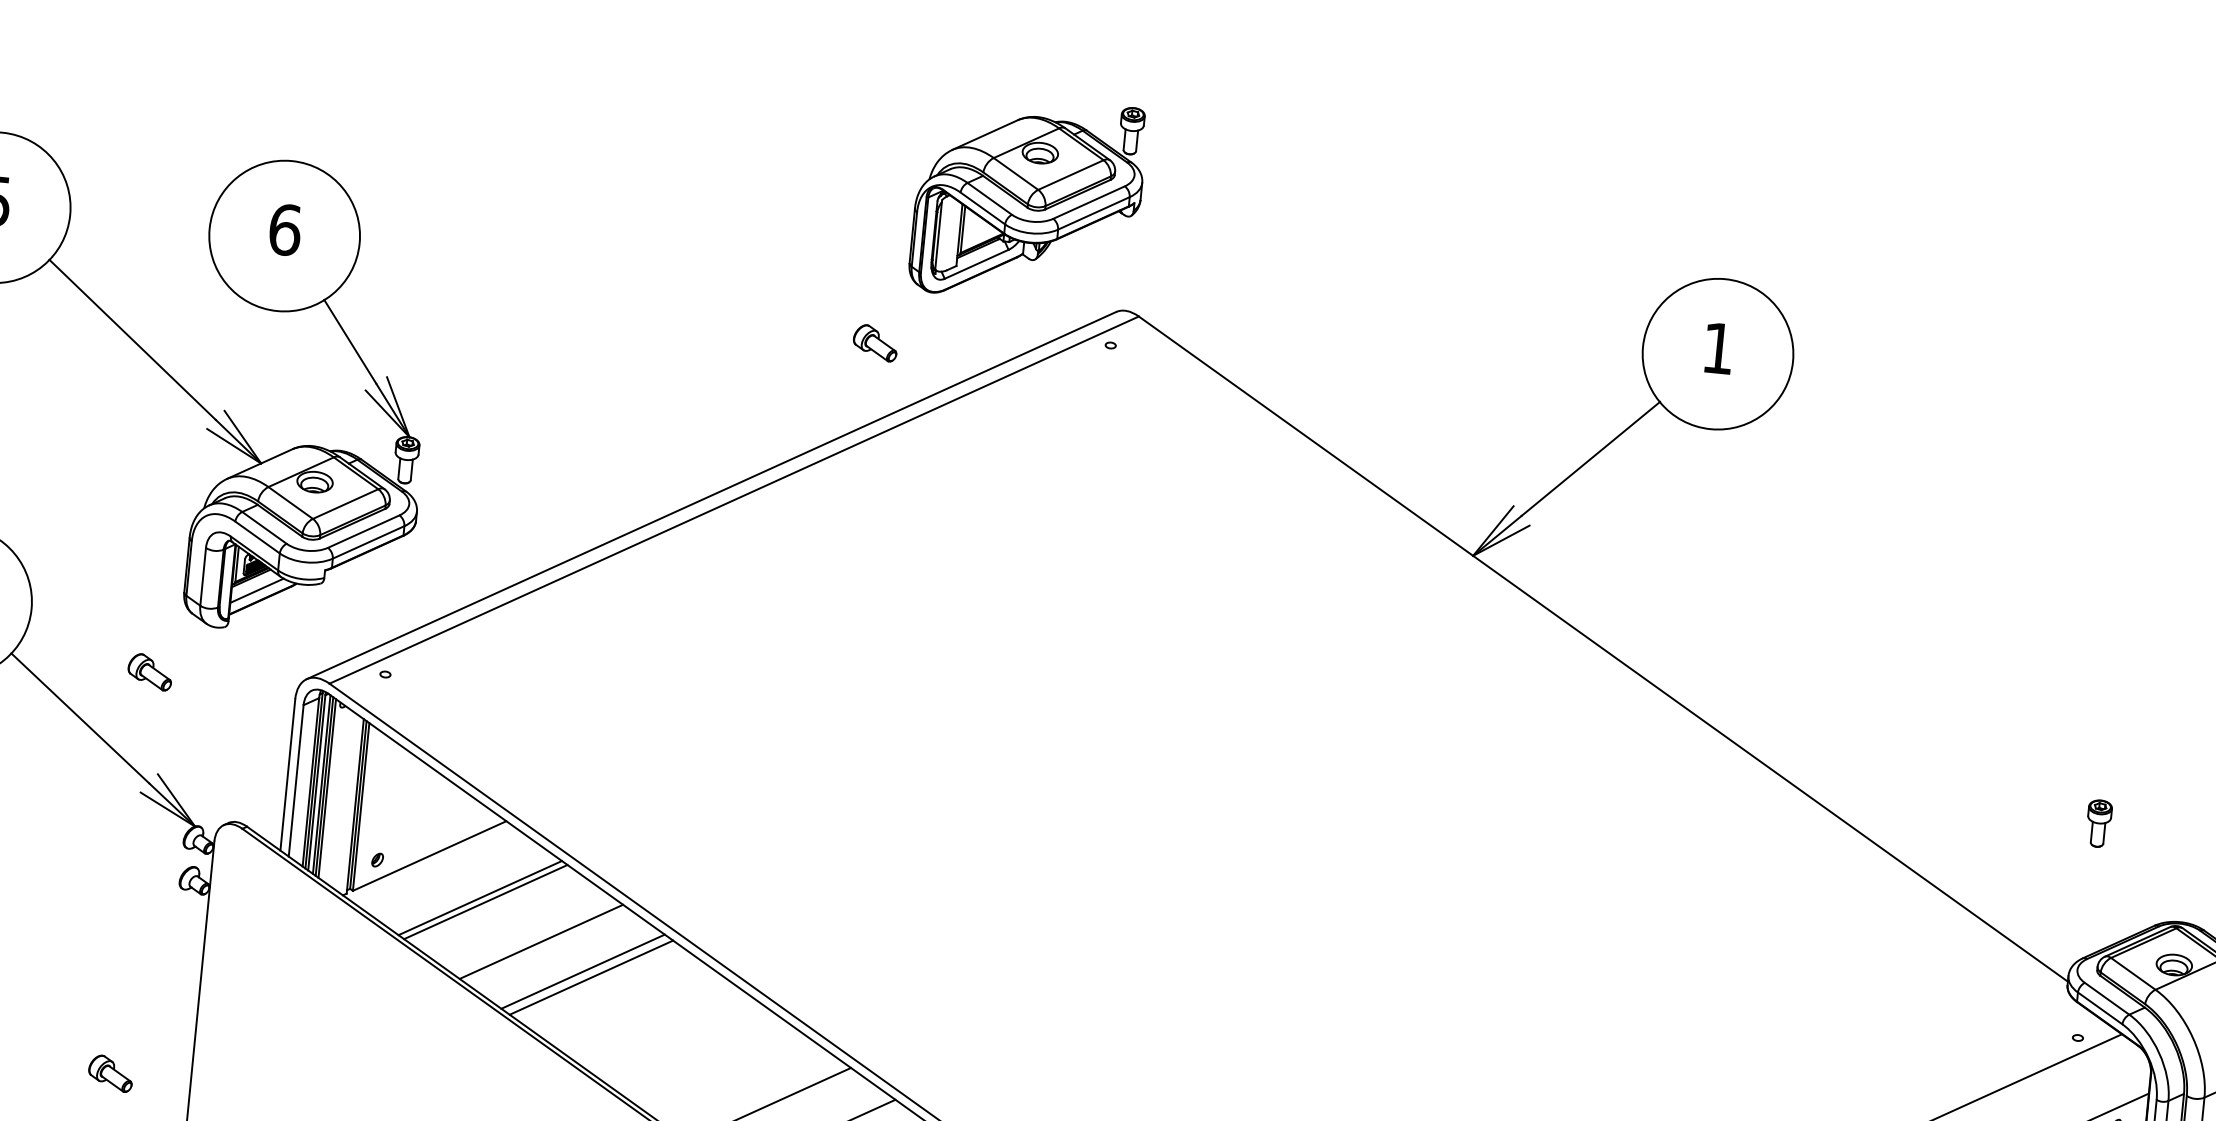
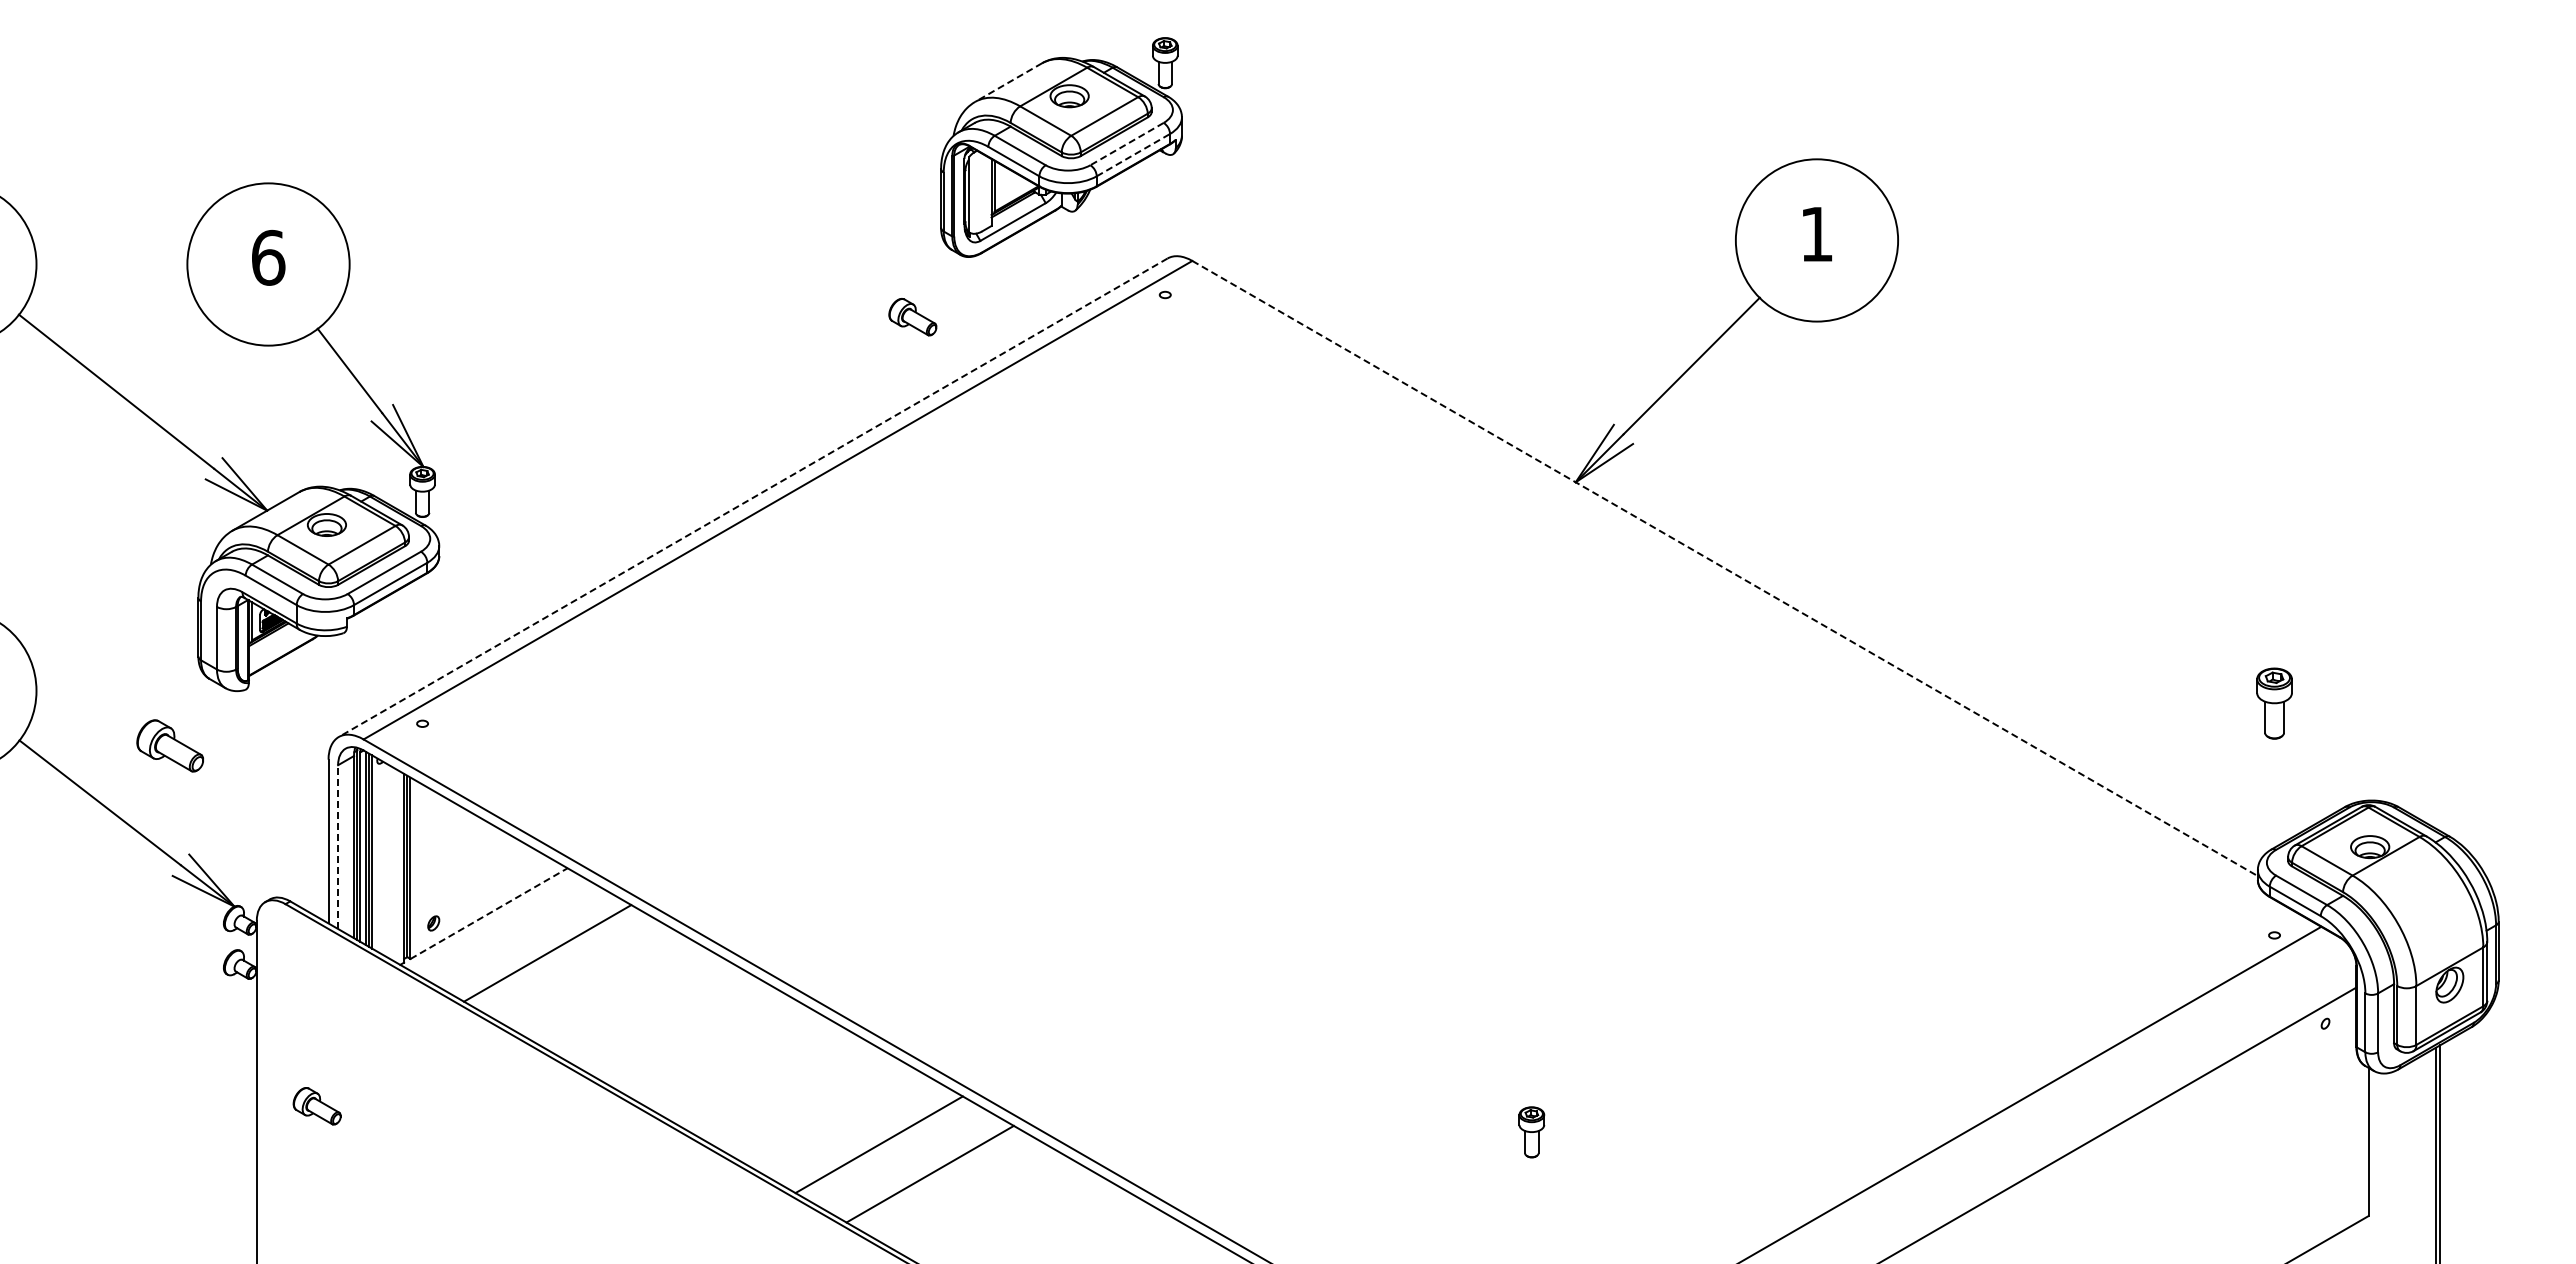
line: (985, 134) -> (1008, 82), solid -> dashed
line: (1088, 202) -> (1126, 144), solid -> dashed
line: (1094, 212) -> (1133, 154), solid -> dashed
line: (710, 496) -> (752, 498), solid -> dashed
line: (256, 590) -> (275, 647), removed
line: (1603, 649) -> (1725, 568), solid -> dashed
part: (149, 671) -> (169, 745), size x1.4
line: (296, 781) -> (338, 847), solid -> dashed
part: (2098, 823) -> (2274, 703), size x1.4
line: (430, 855) -> (489, 913), solid -> dashed
line: (485, 901) -> (553, 956), removed
line: (541, 941) -> (617, 993), removed
line: (582, 971) -> (665, 1021), removed
line: (590, 977) -> (674, 1026), removed
part: (110, 1073) -> (316, 1106), moved

